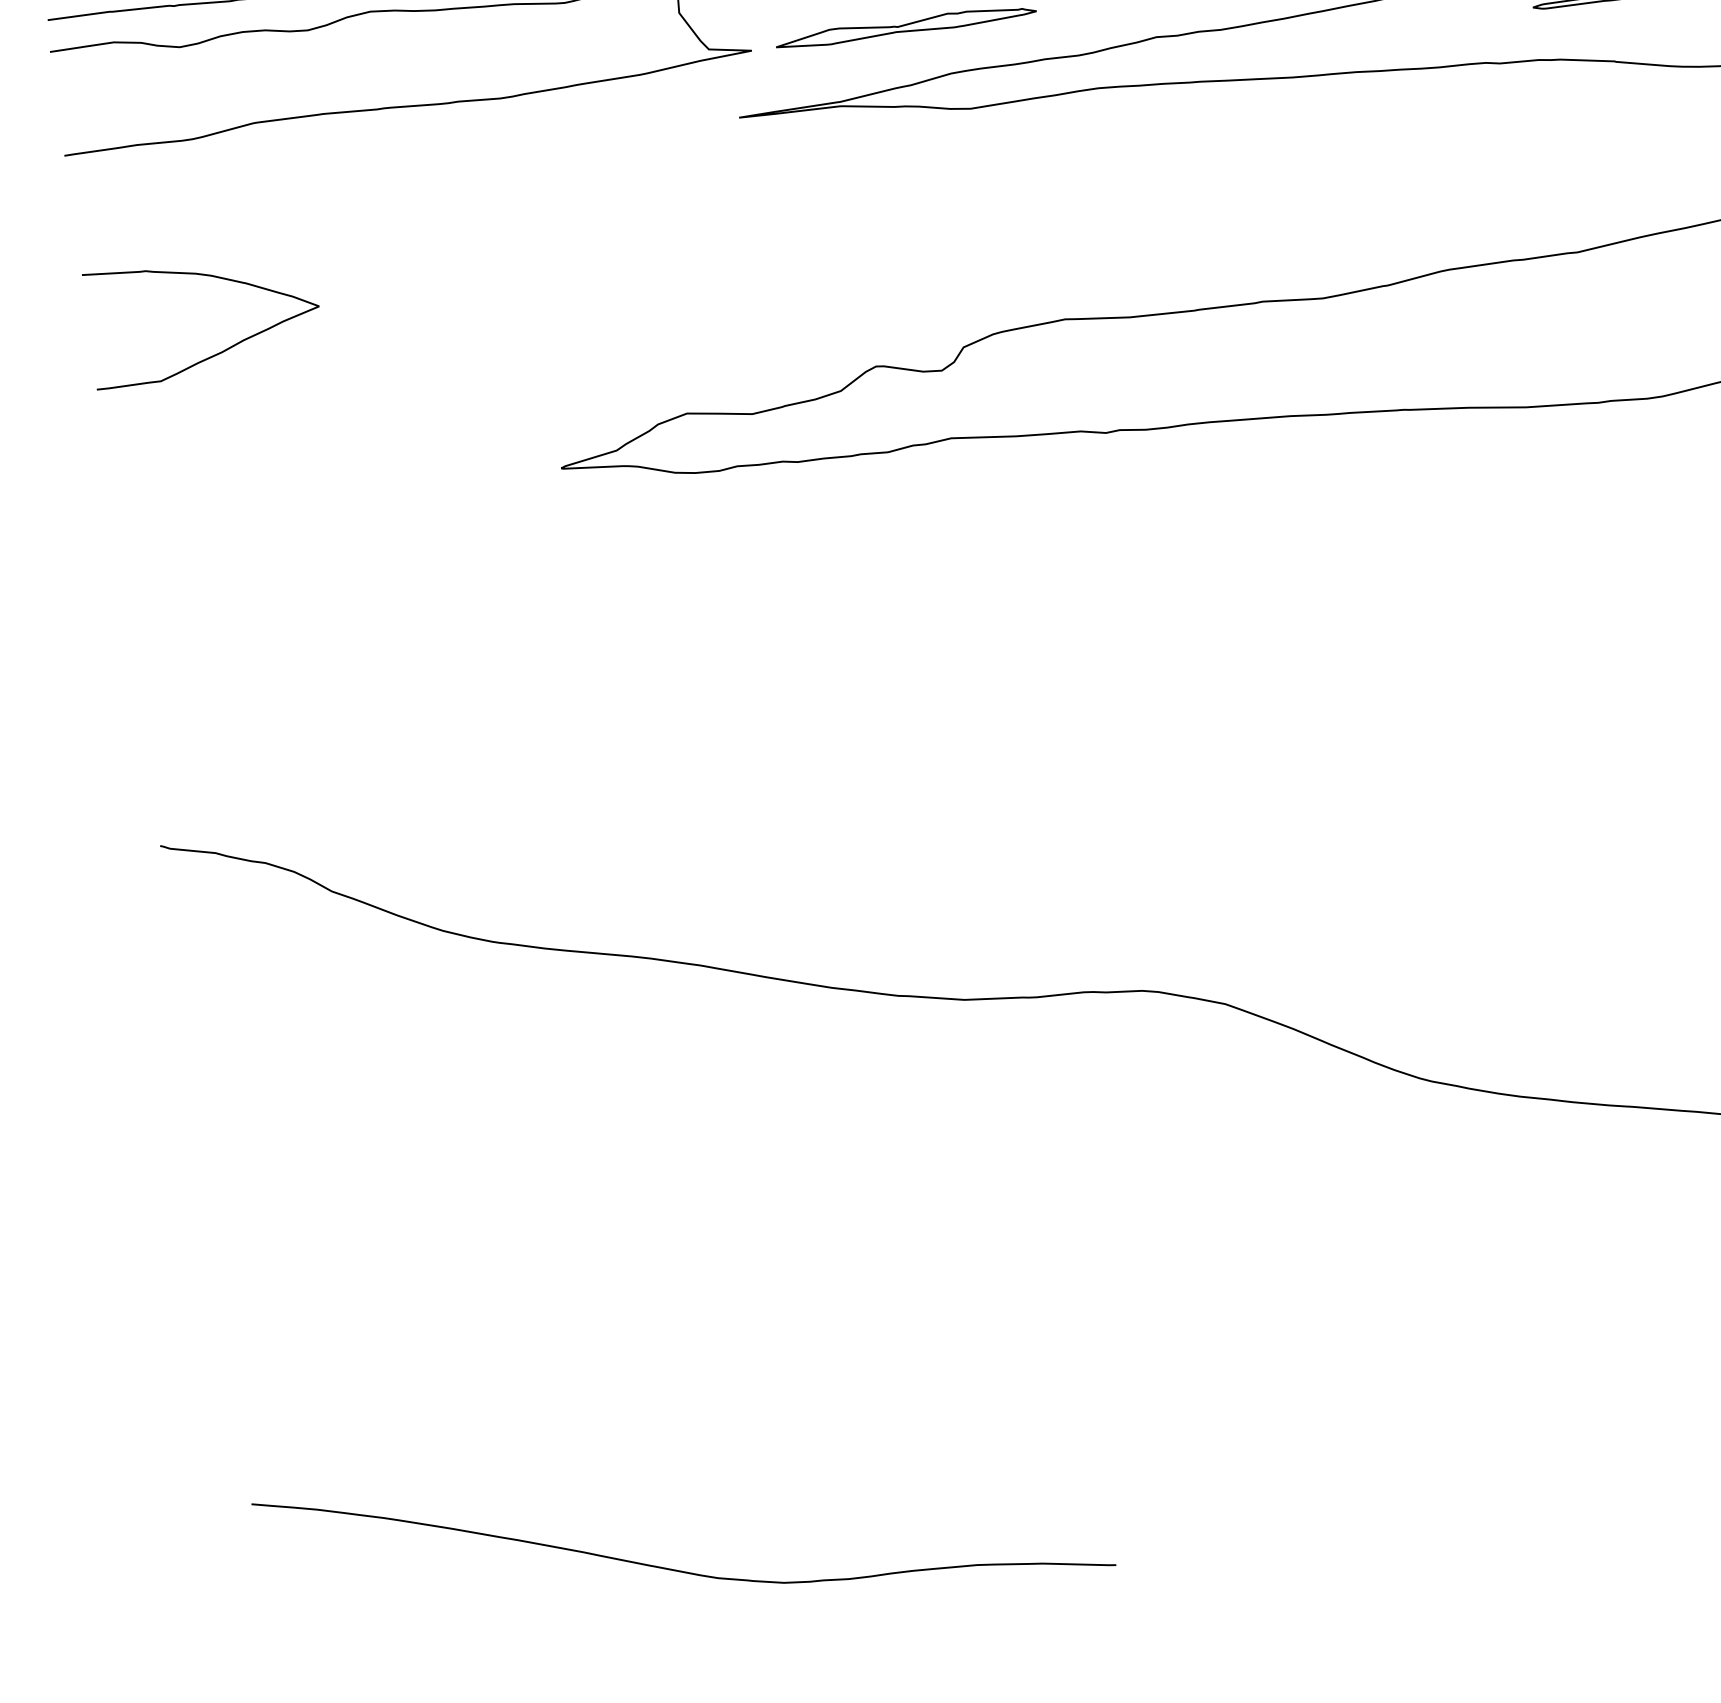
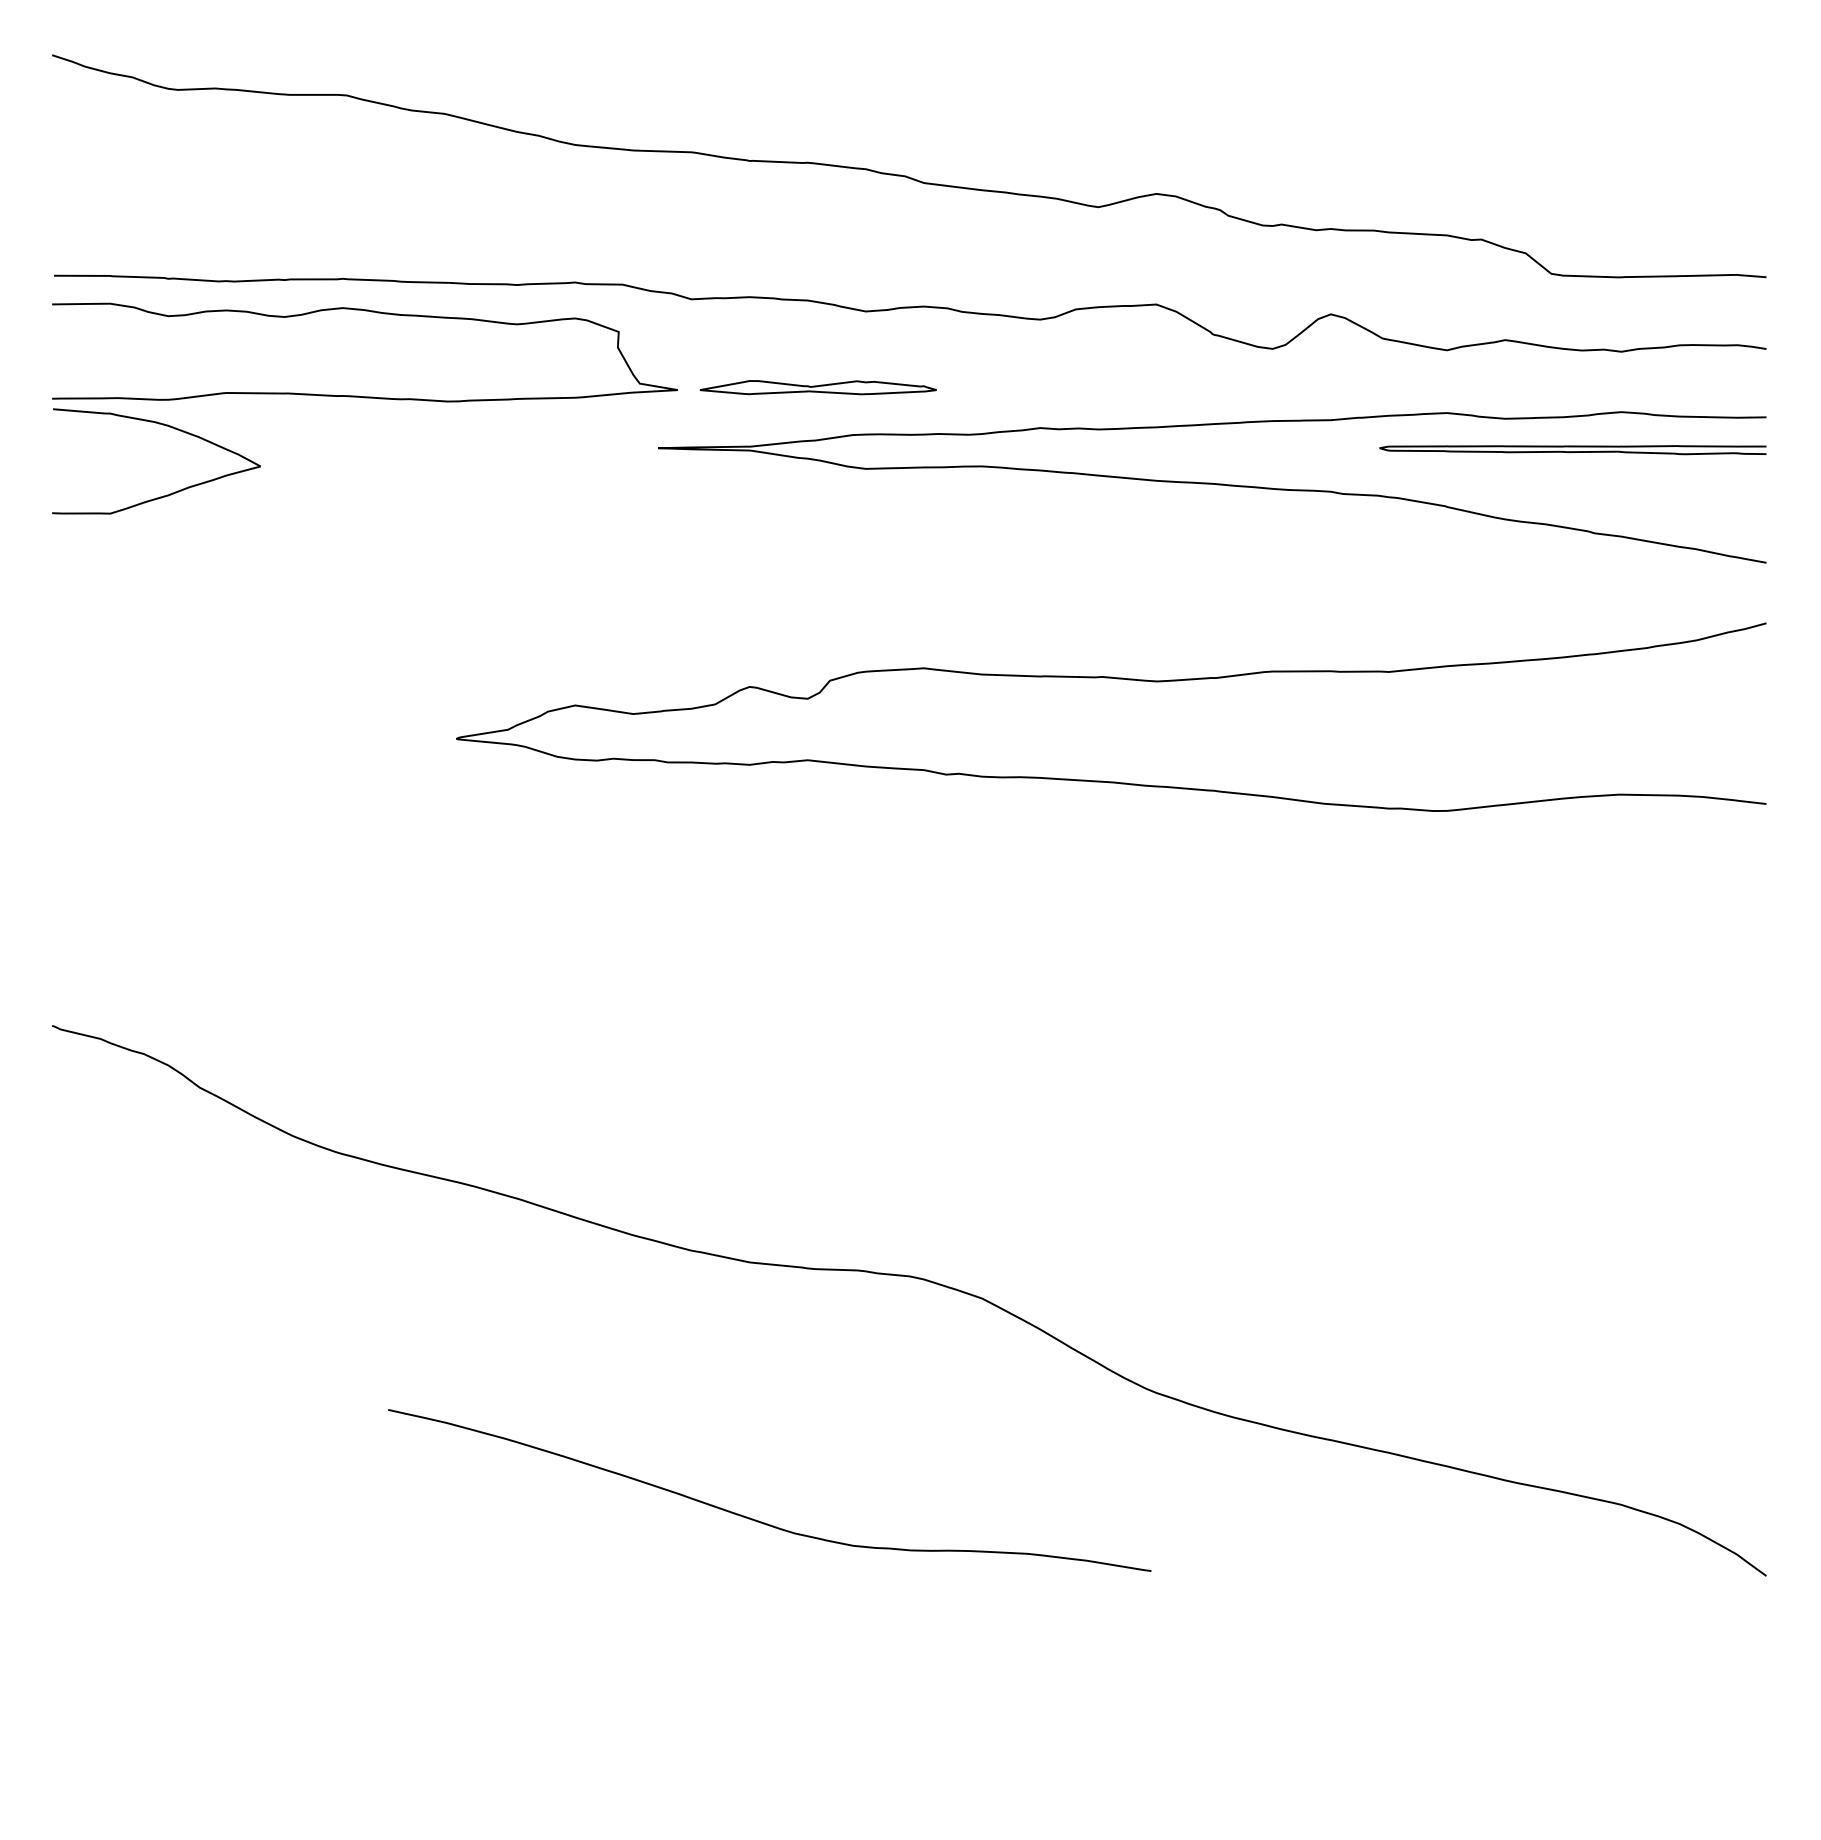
curve: (216, 353) -> (163, 495), moved
curve: (673, 1568) -> (756, 1519), moved

